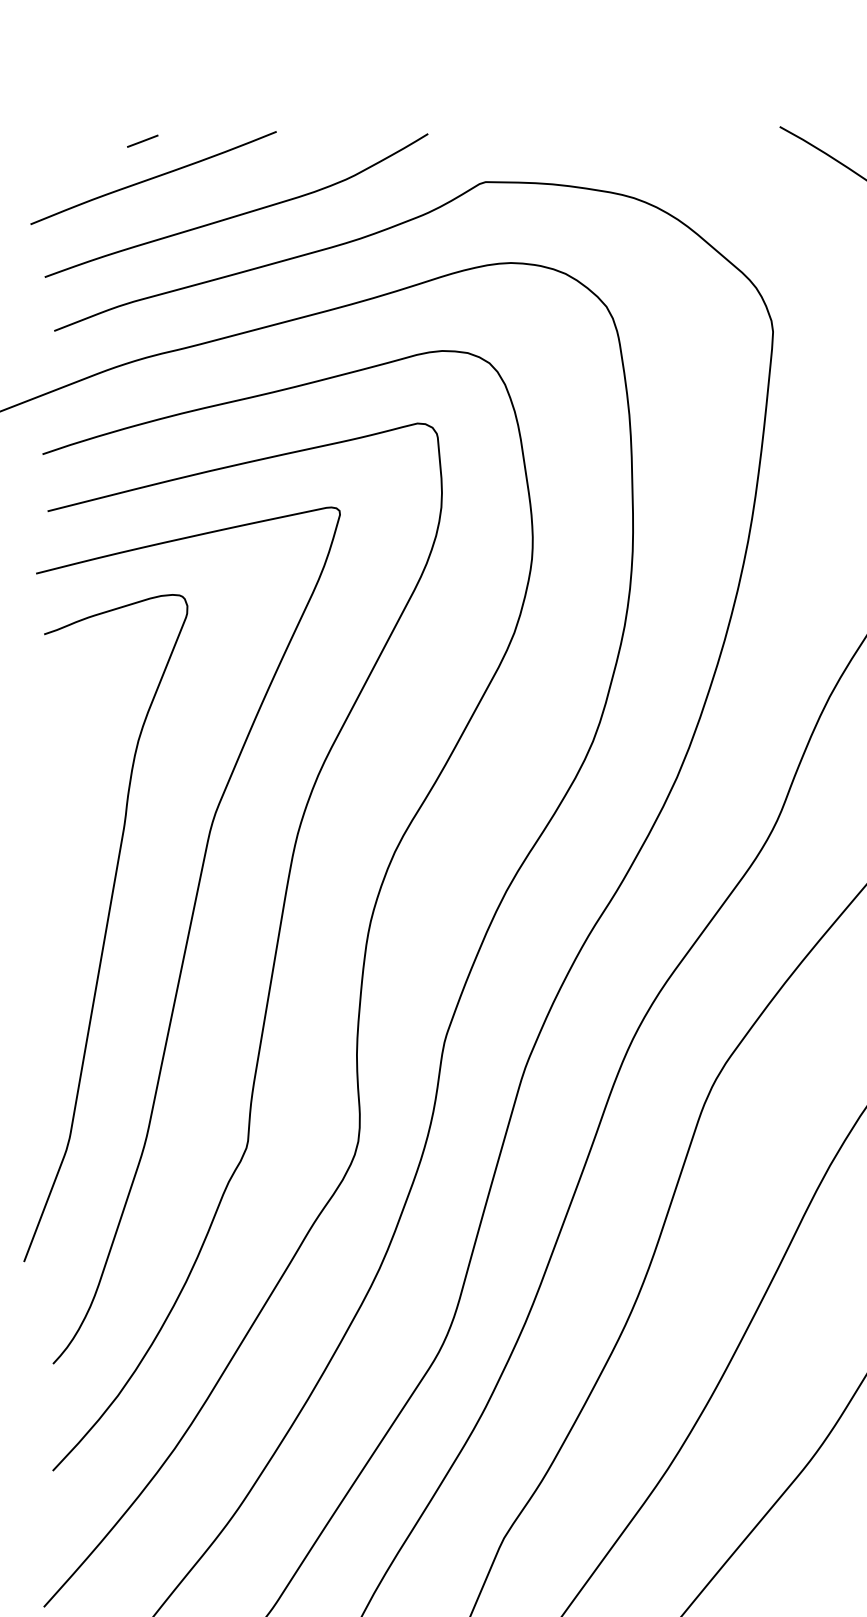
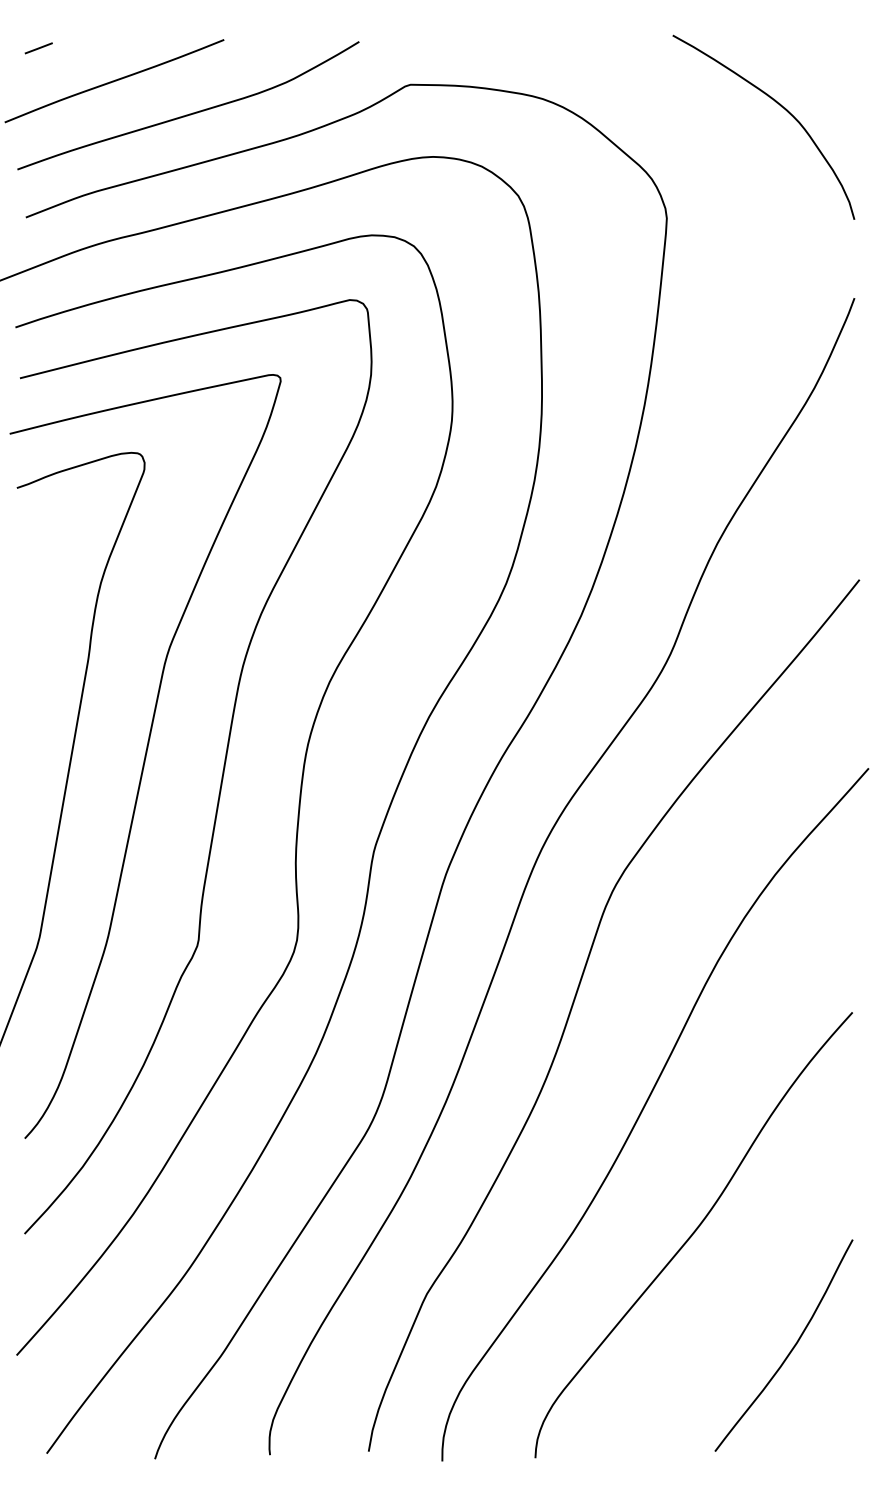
line: (142, 141) -> (38, 48), moved

